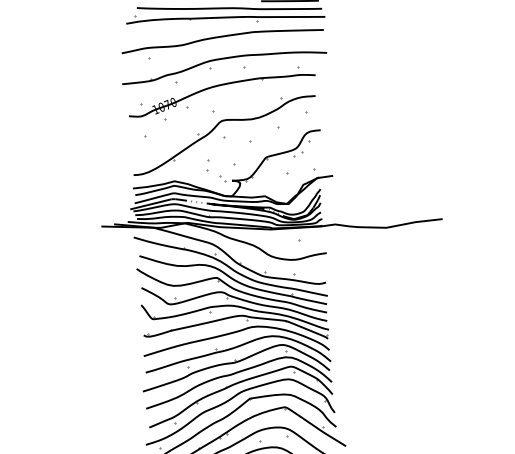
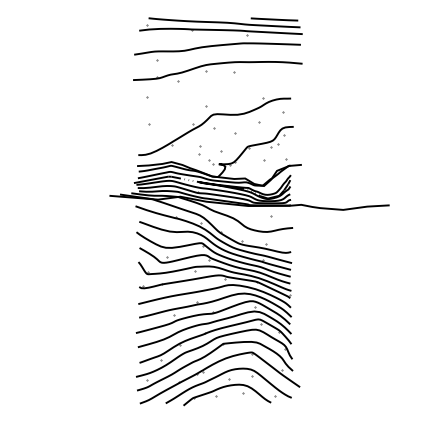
part: (222, 93) -> (214, 92), removed

